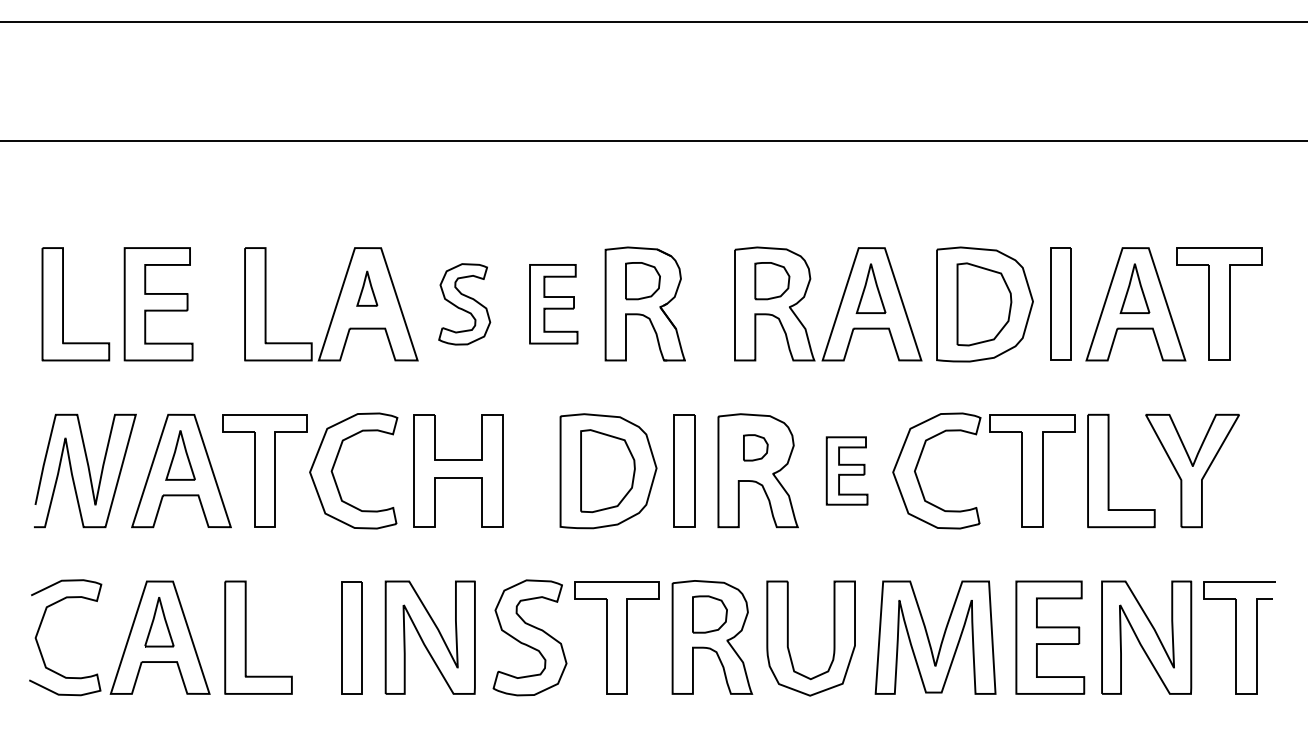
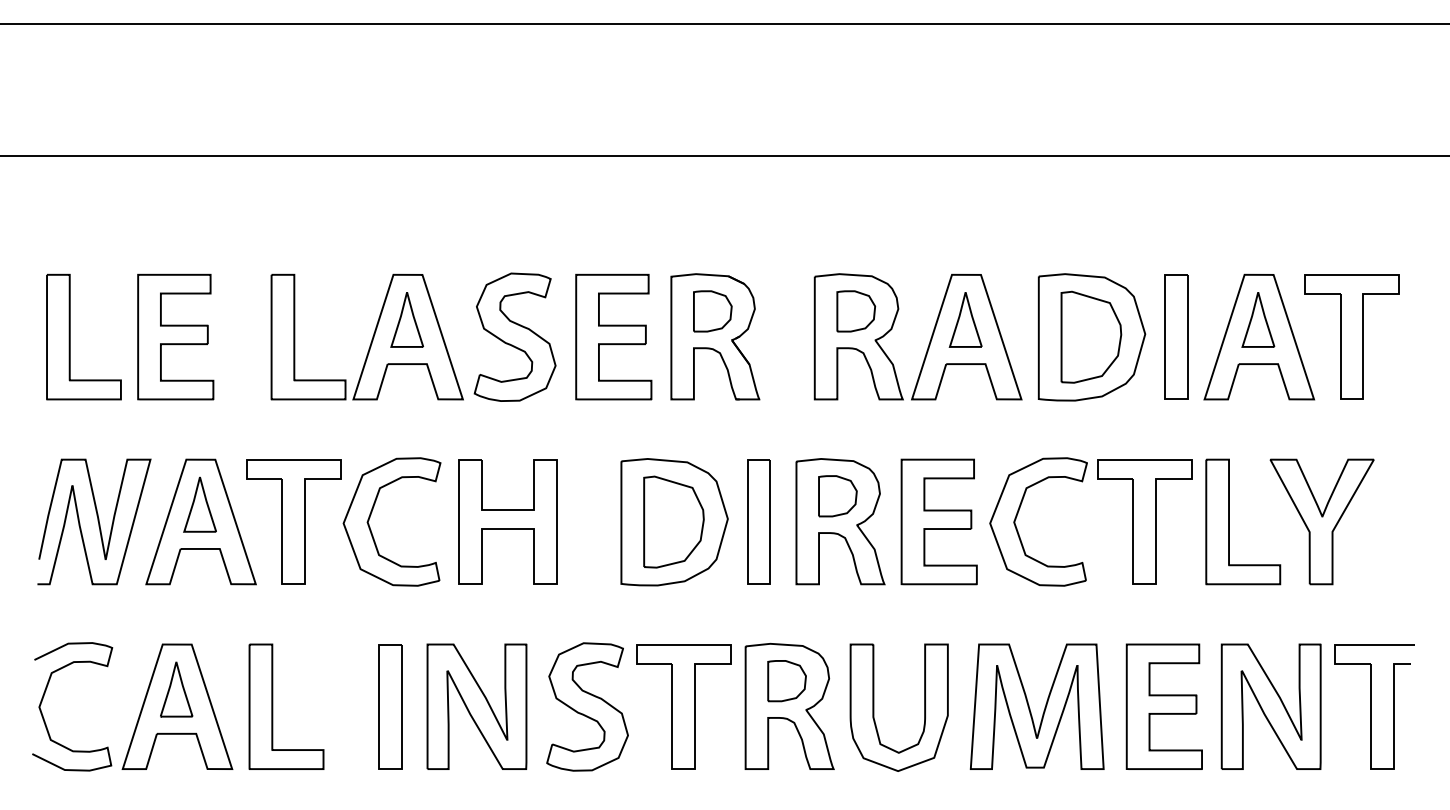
part: (366, 288) -> (406, 319), size x1.43
part: (464, 303) -> (514, 336), size x1.43
part: (553, 303) -> (613, 336), size x1.43
part: (755, 448) -> (837, 496), size x1.43
part: (846, 470) -> (938, 521), size x1.67

